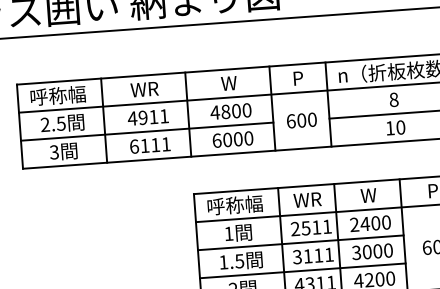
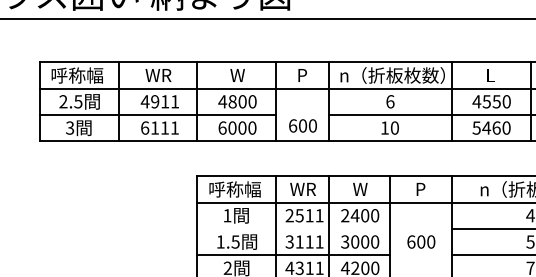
text: (394, 99) -> (390, 101), 8 -> 6
text: (301, 120) -> (302, 125), moved
line: (300, 242) -> (293, 228), removed

